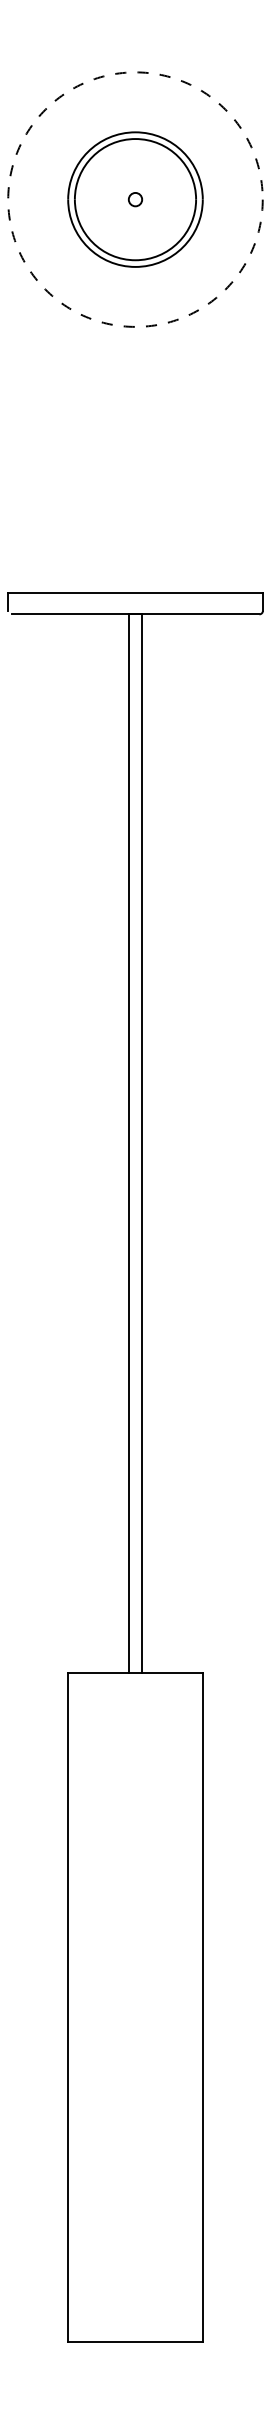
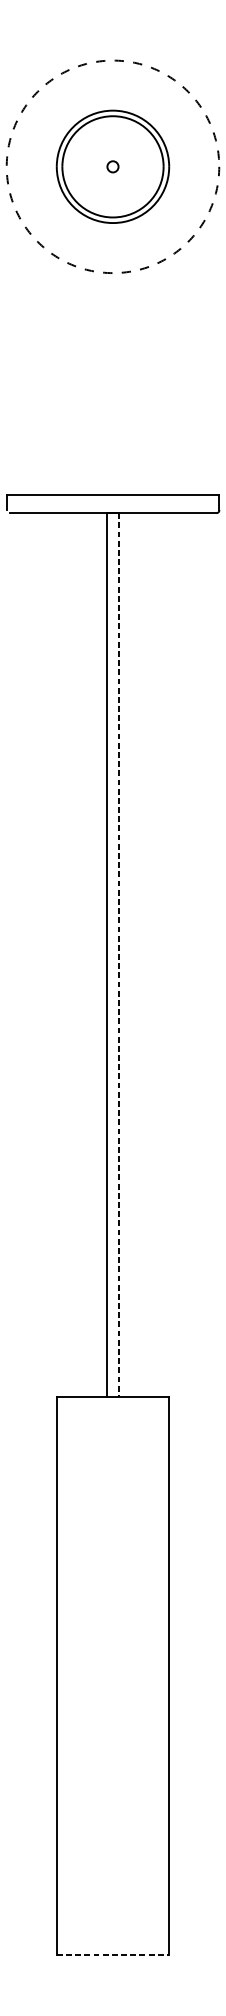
line: (142, 1144) -> (118, 955), solid -> dashed
line: (135, 2341) -> (113, 1955), solid -> dashed

